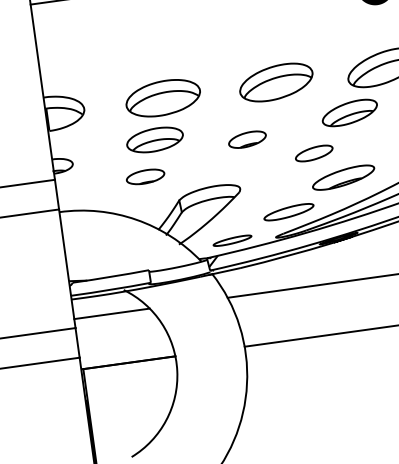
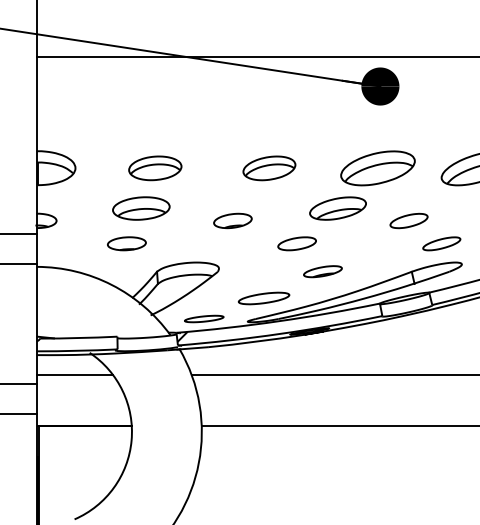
part: (276, 82) -> (269, 168), size x0.7
part: (163, 98) -> (155, 168), size x0.7
part: (343, 177) -> (322, 271), size x0.6

